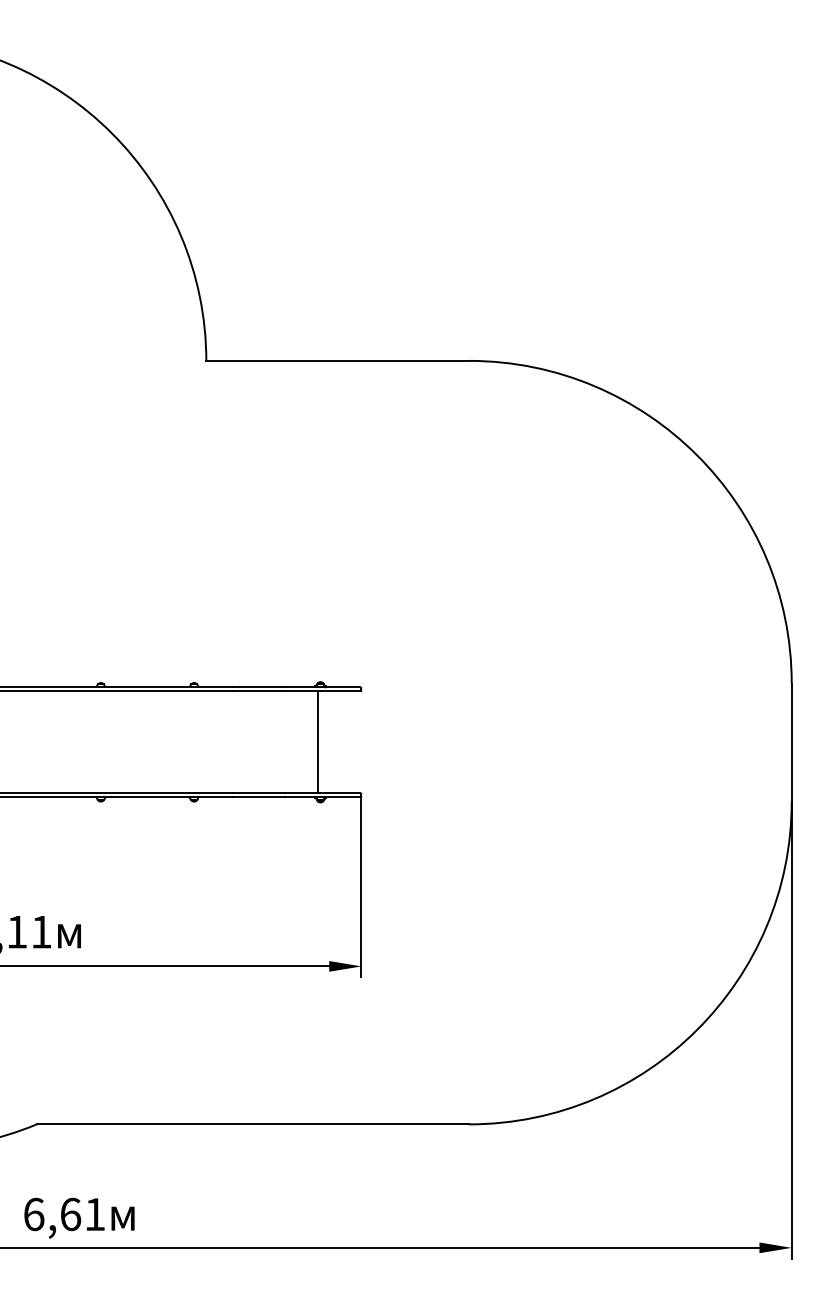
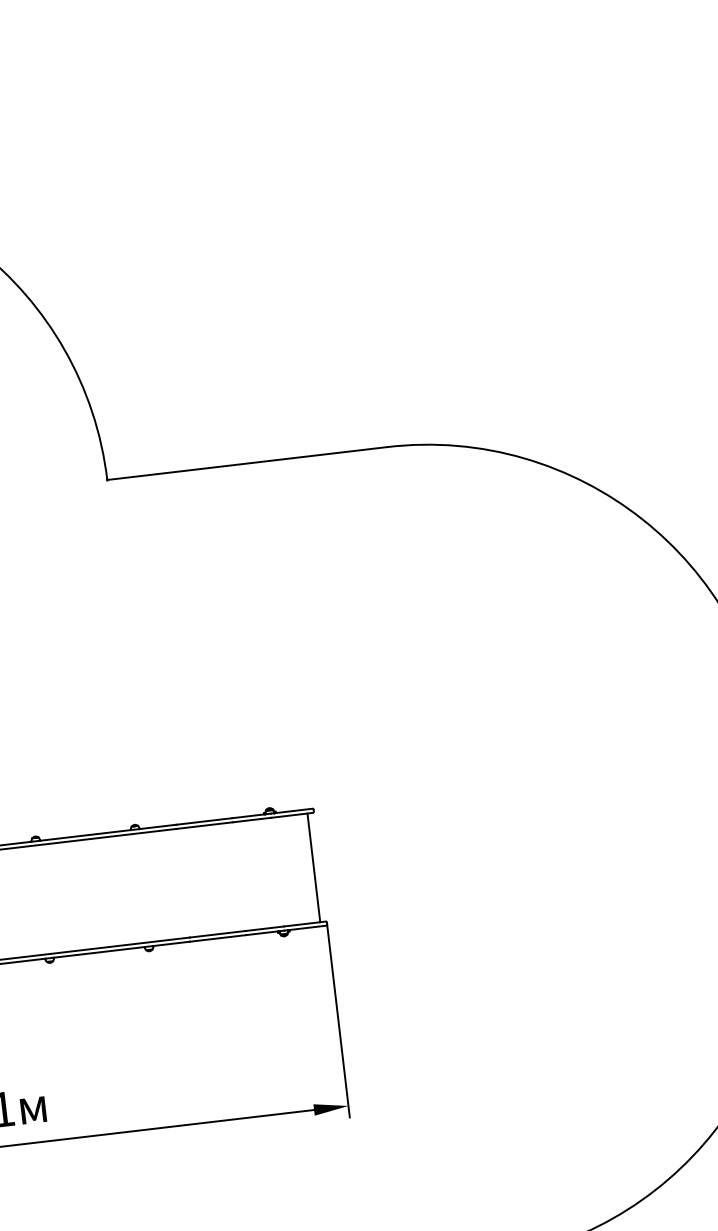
line: (318, 742) -> (314, 868), moved

